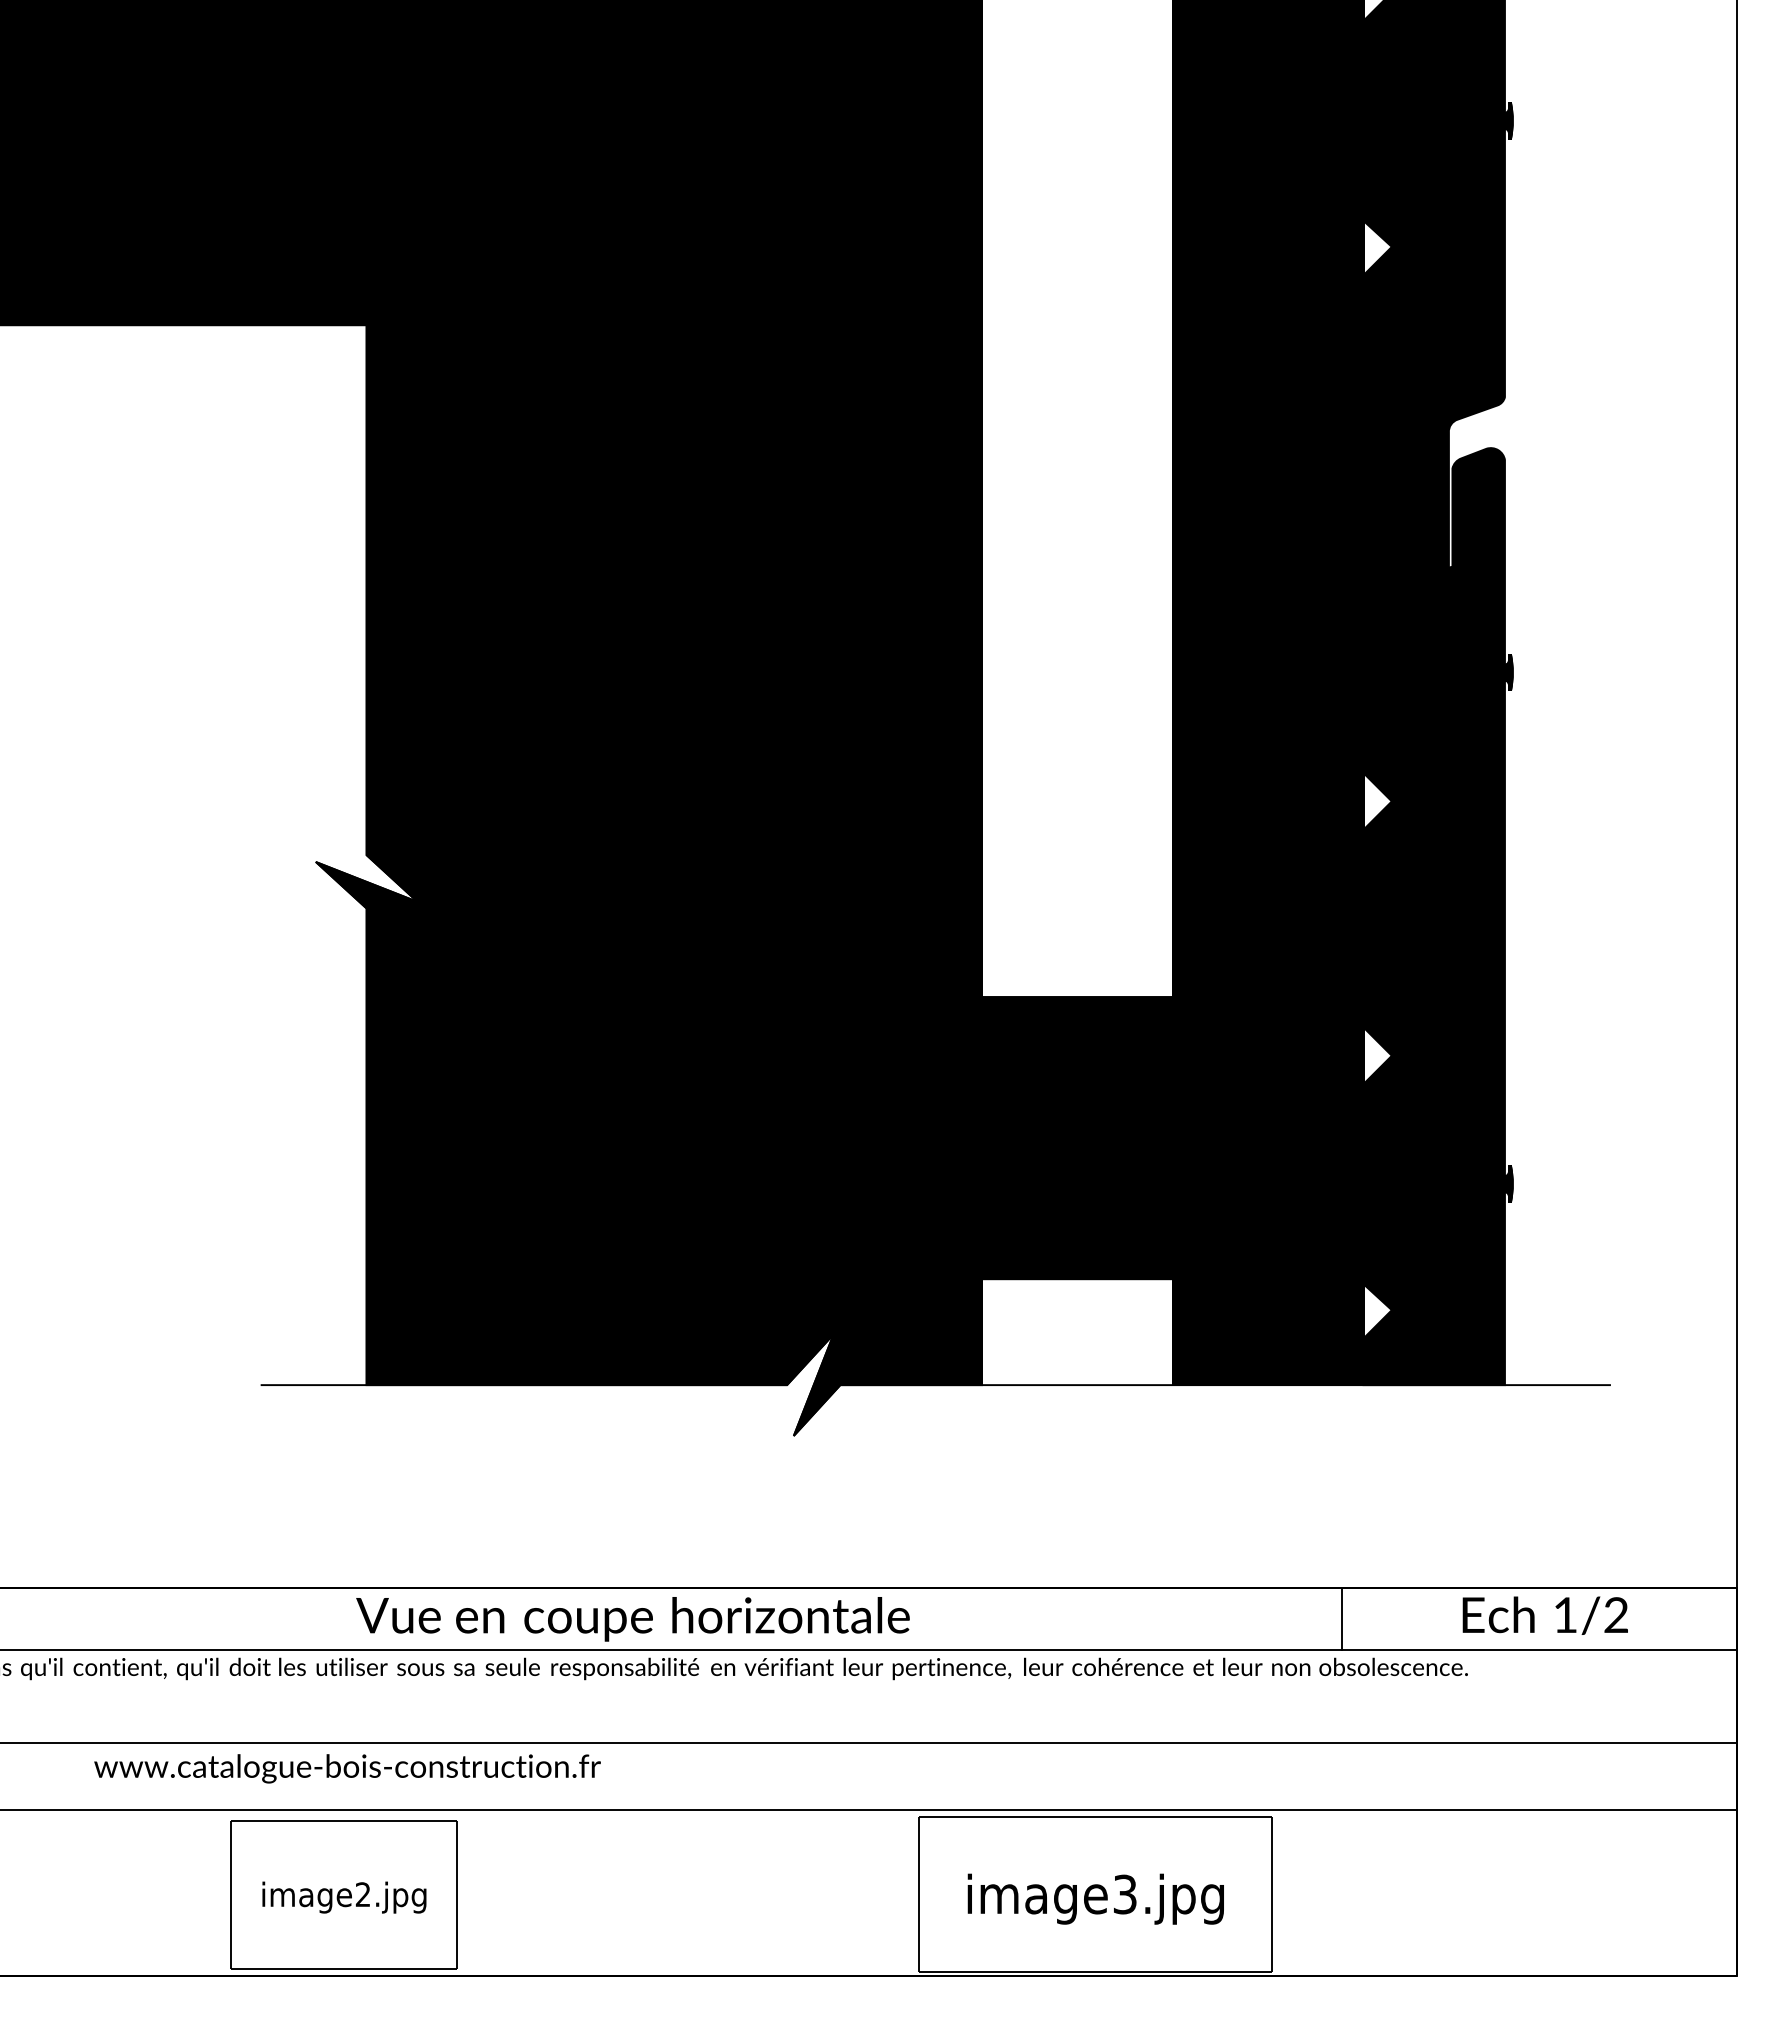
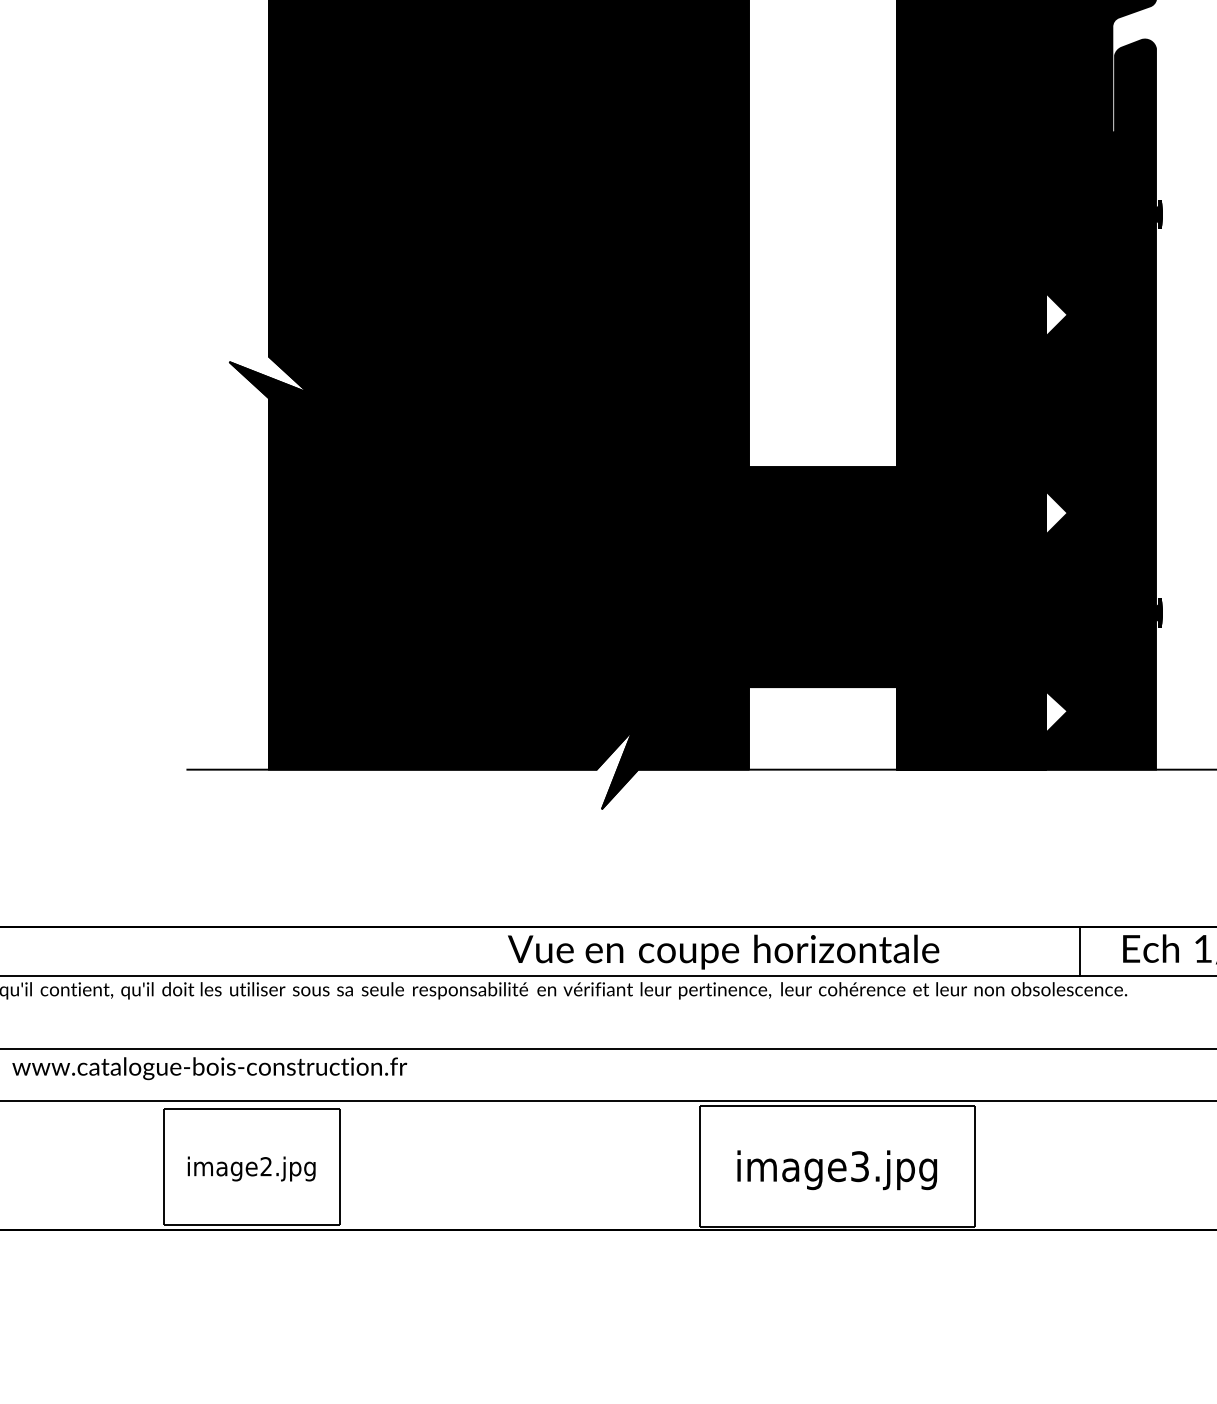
line: (1342, 1618) -> (1080, 951), moved
text: (632, 1619) -> (723, 952), moved
text: (347, 1768) -> (209, 1068), moved

